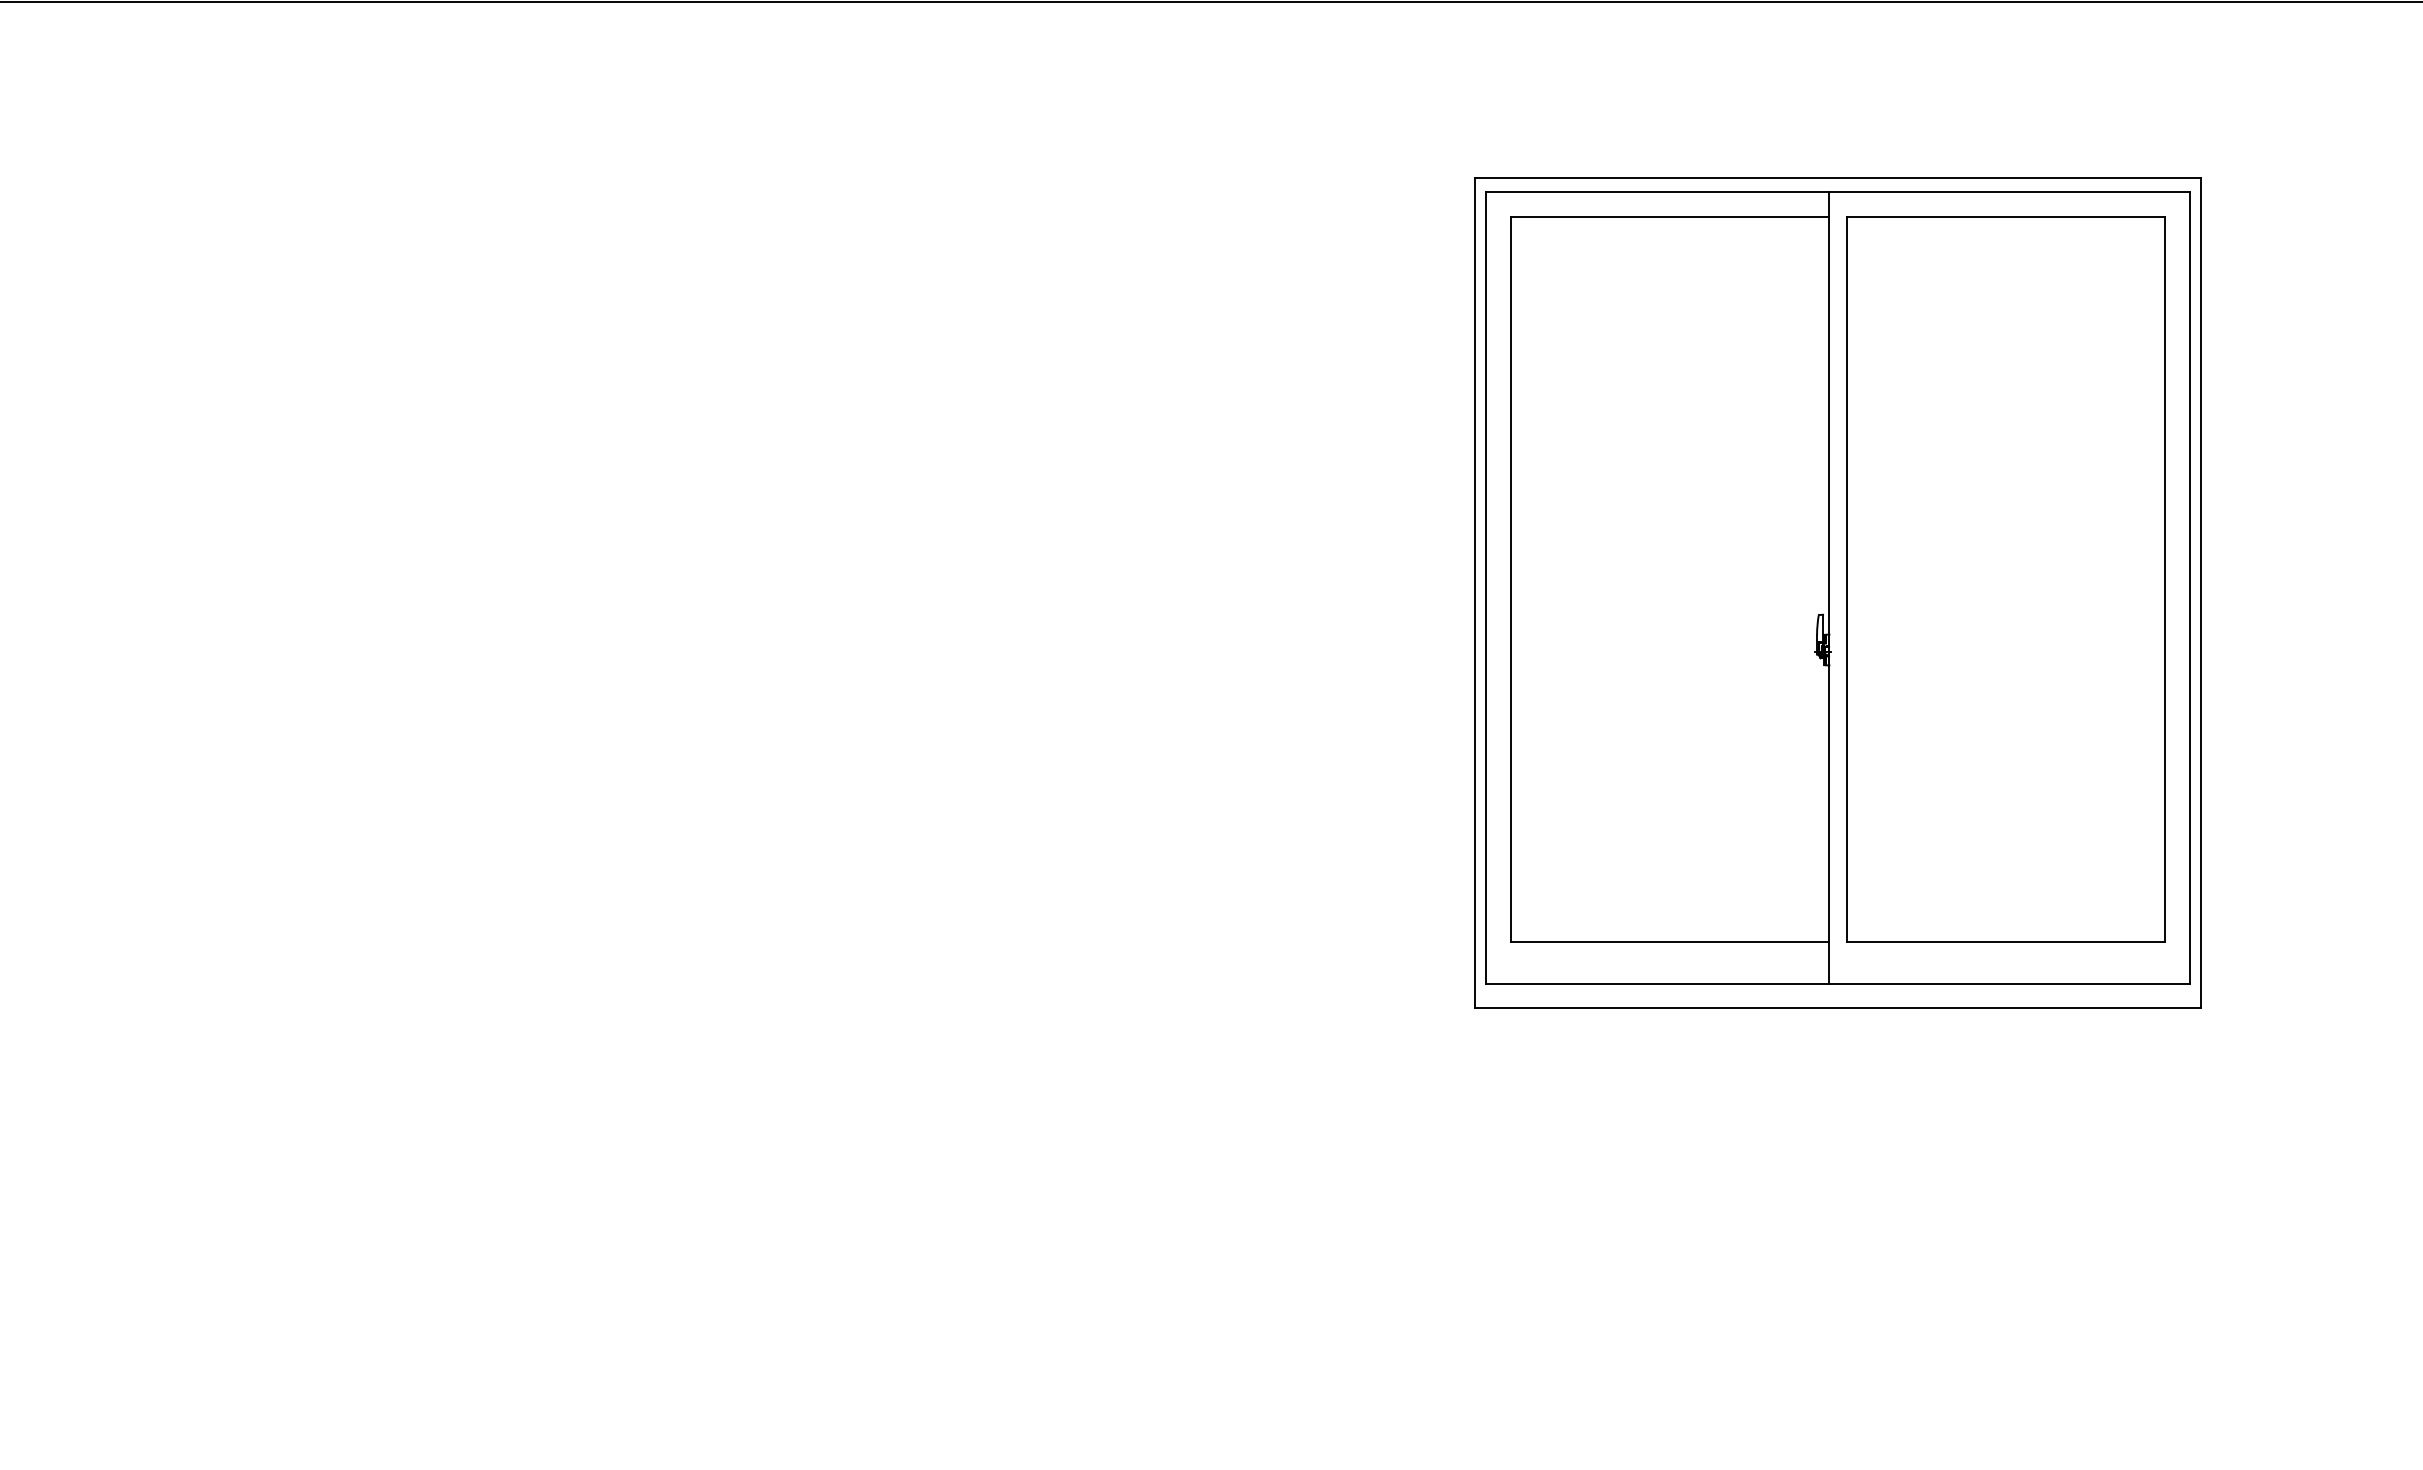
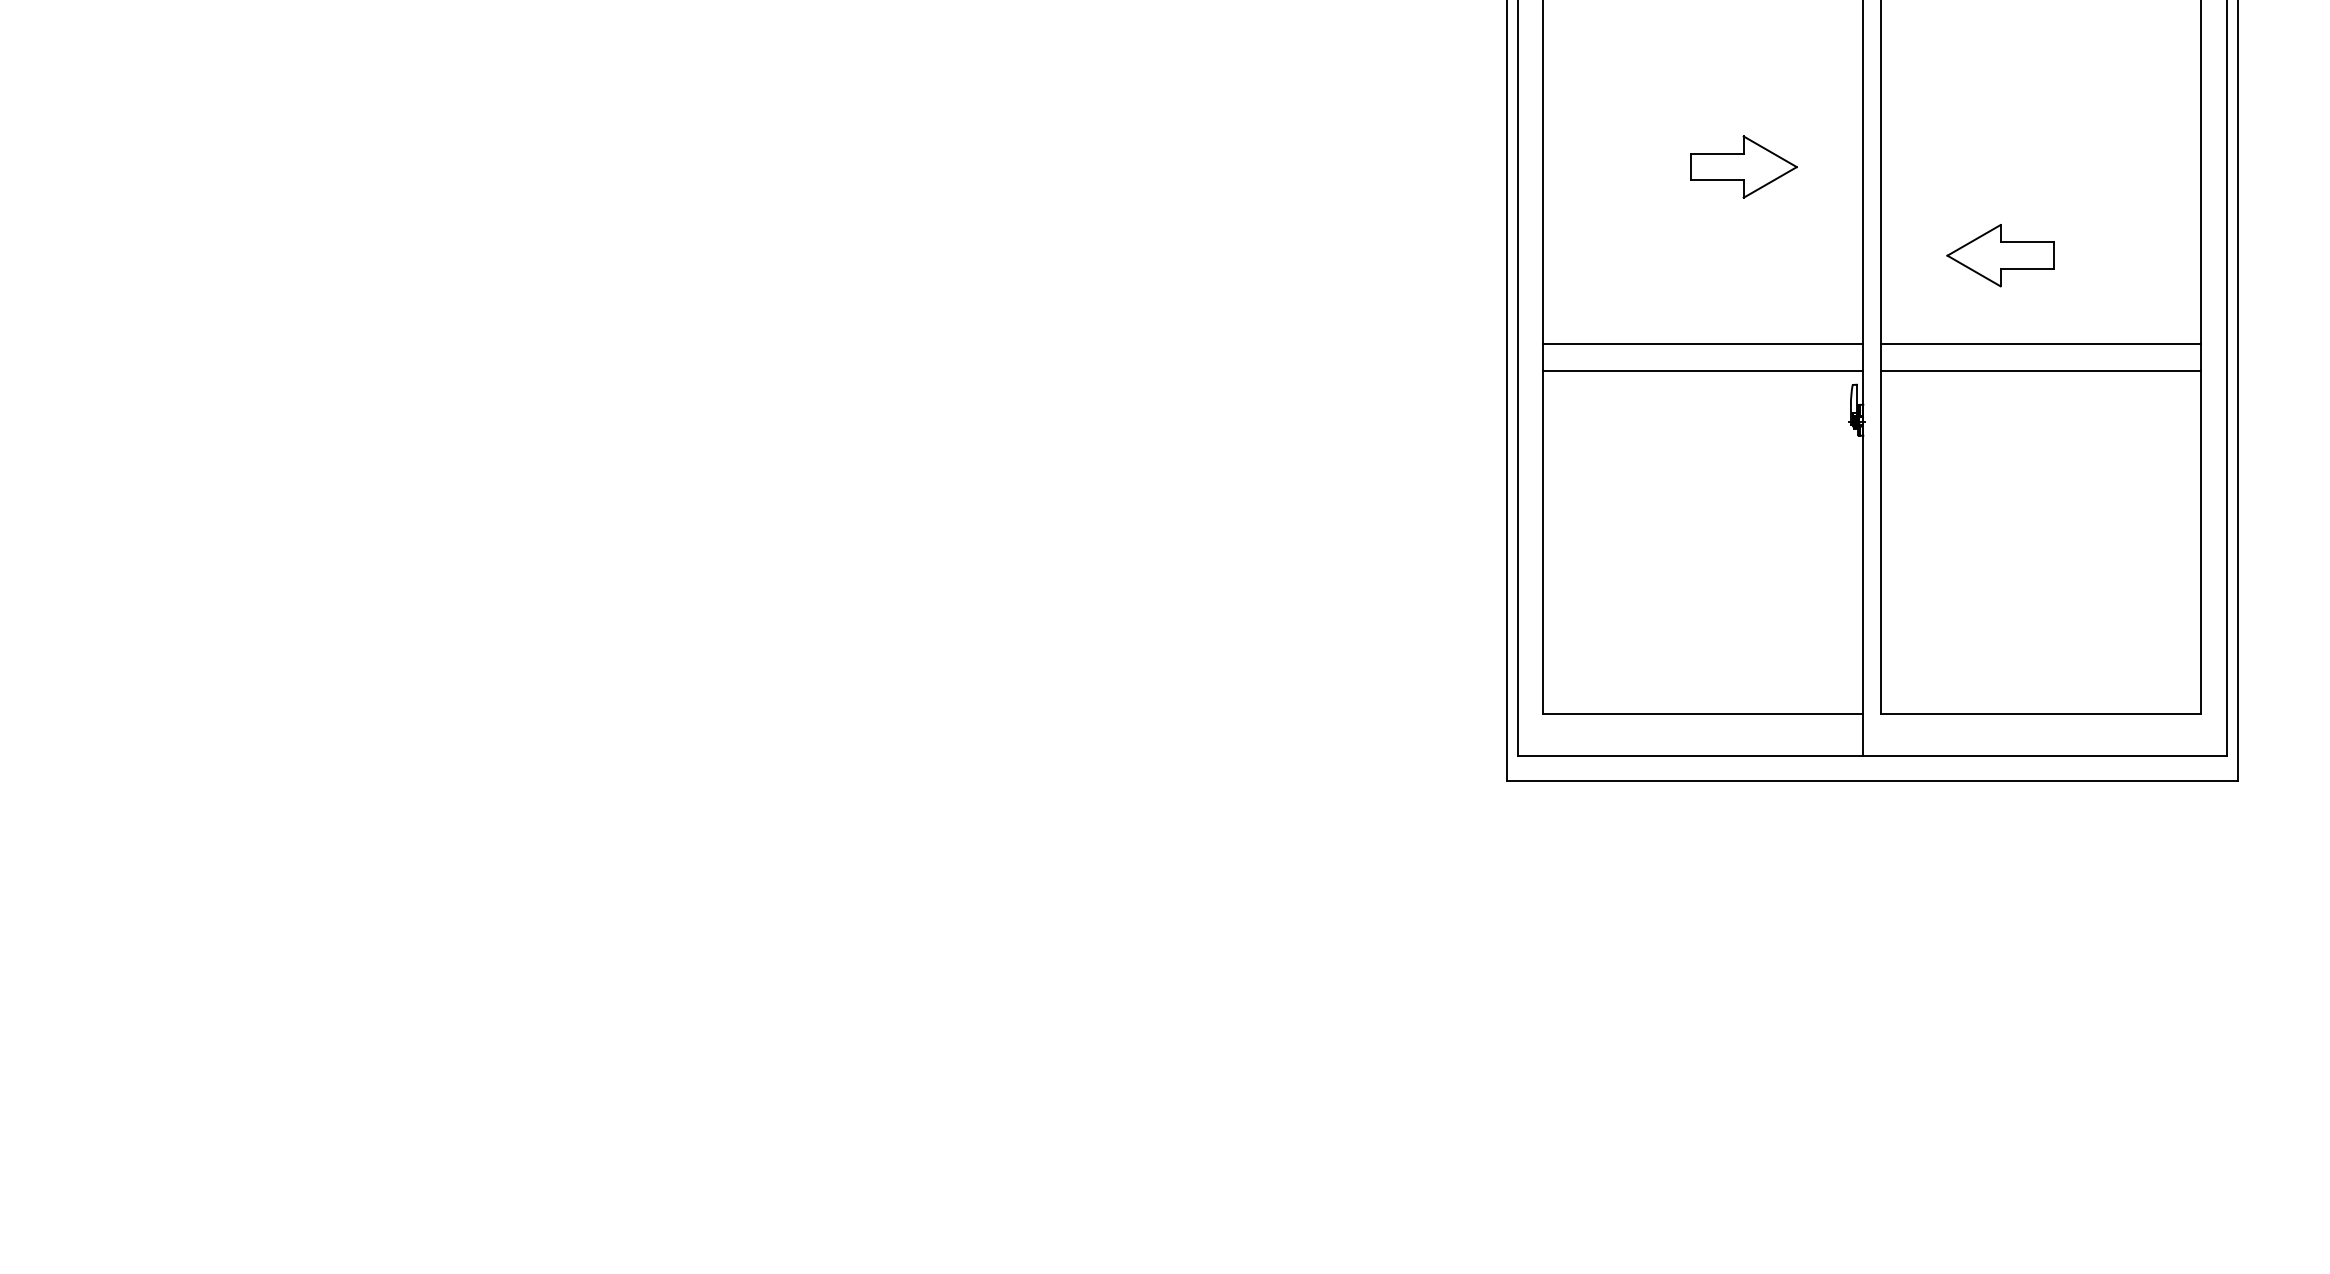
part: (1710, 398) -> (1743, 167), added
part: (1965, 486) -> (2000, 255), added
line: (1670, 574) -> (1703, 344), added
line: (2006, 574) -> (2041, 344), added
line: (1670, 600) -> (1703, 370), added
line: (2006, 600) -> (2041, 370), added

